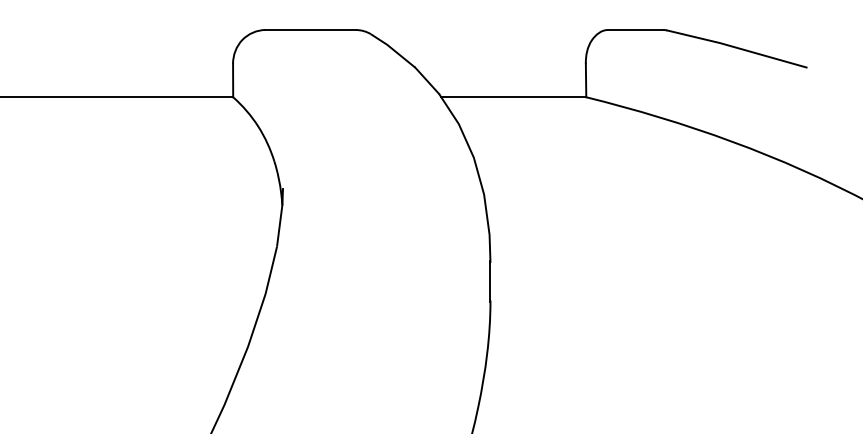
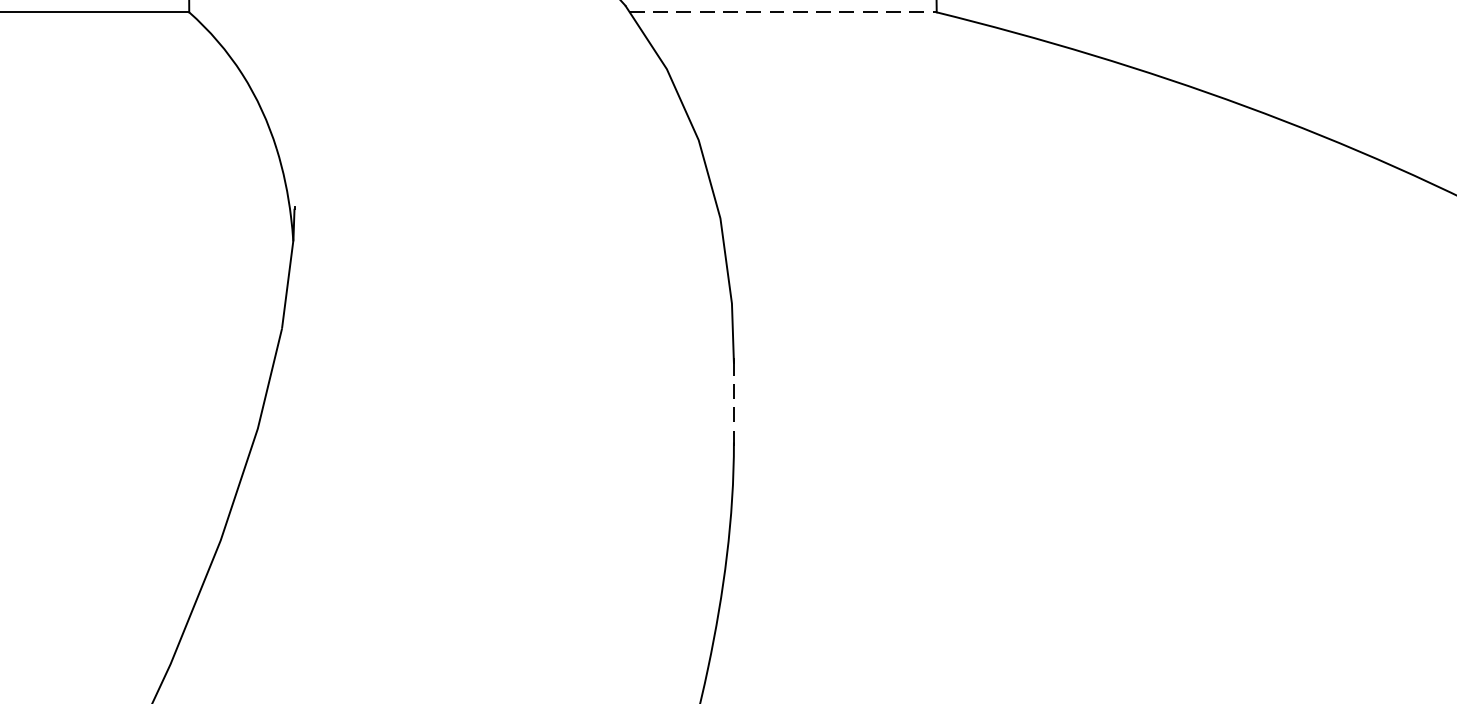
line: (514, 97) -> (784, 12), solid -> dashed
line: (490, 282) -> (733, 404), solid -> dashed

